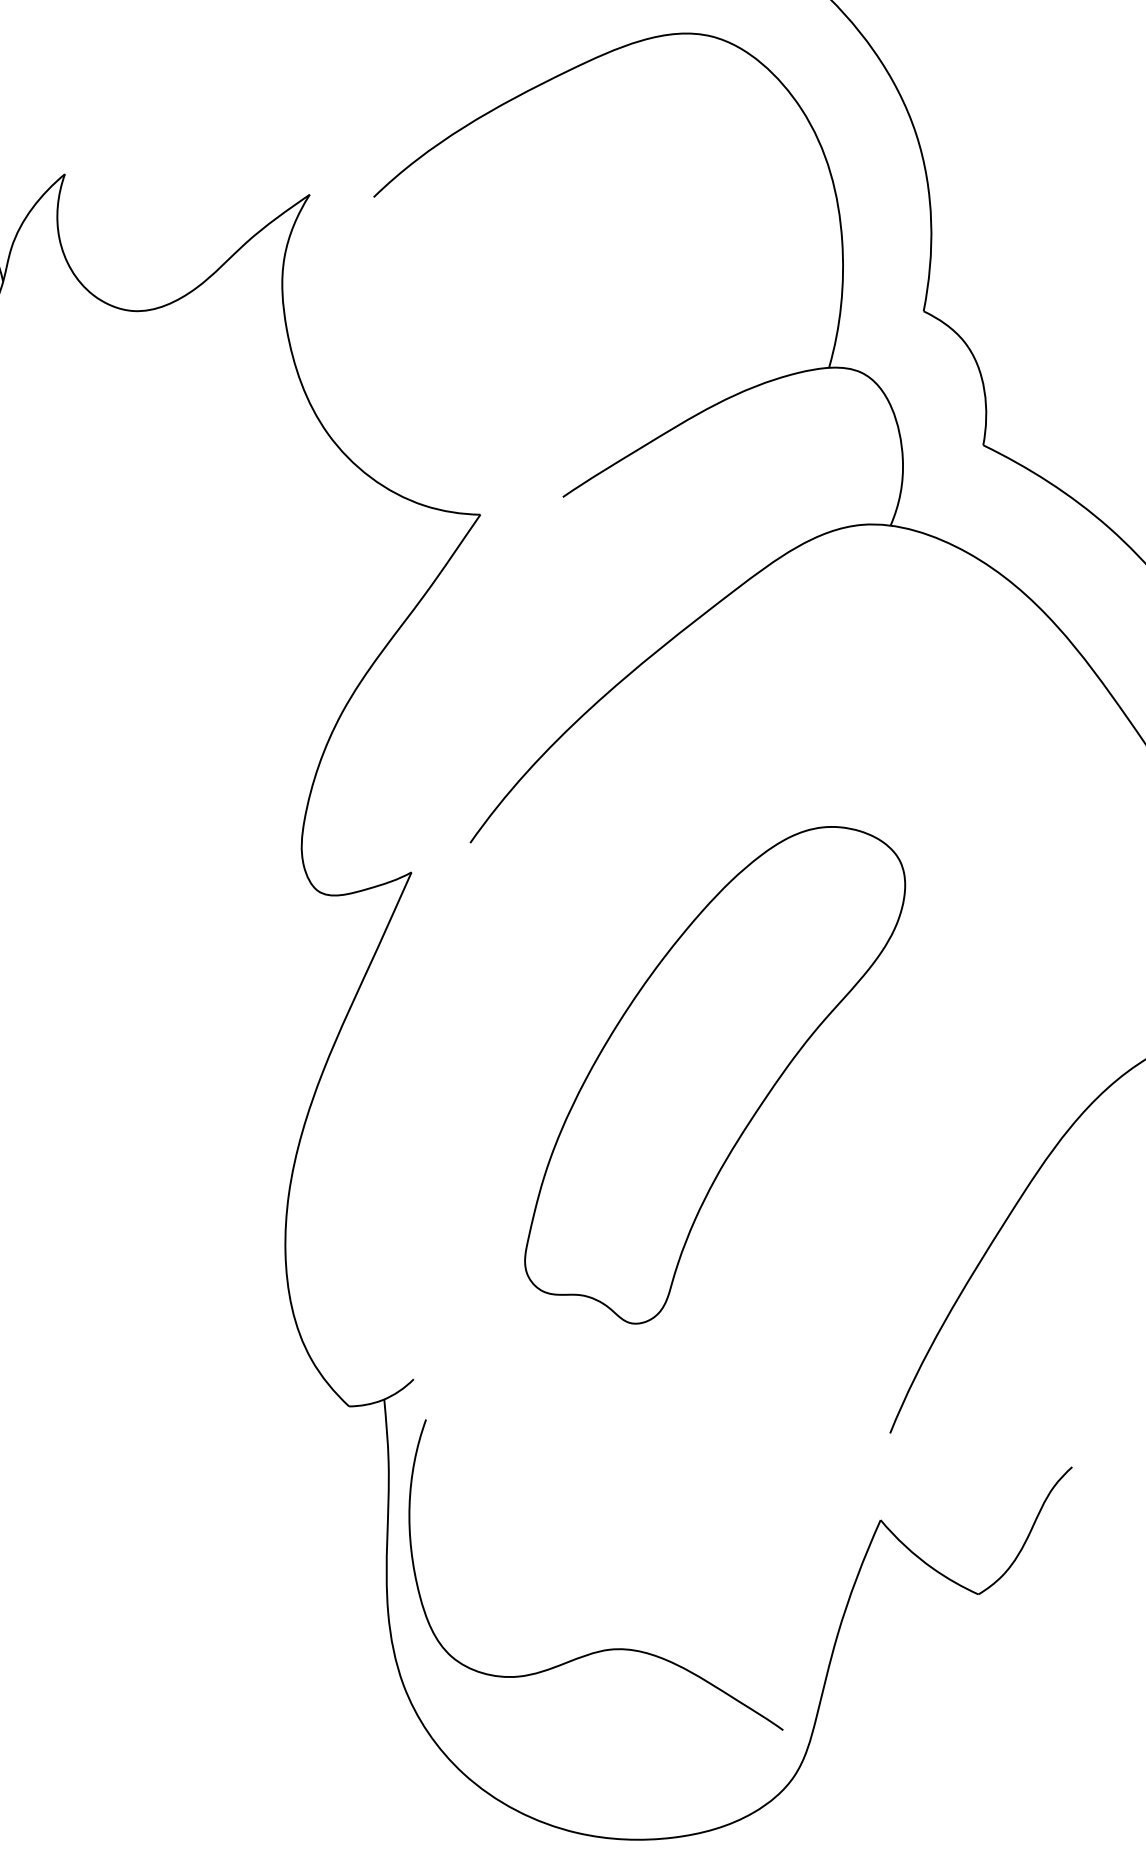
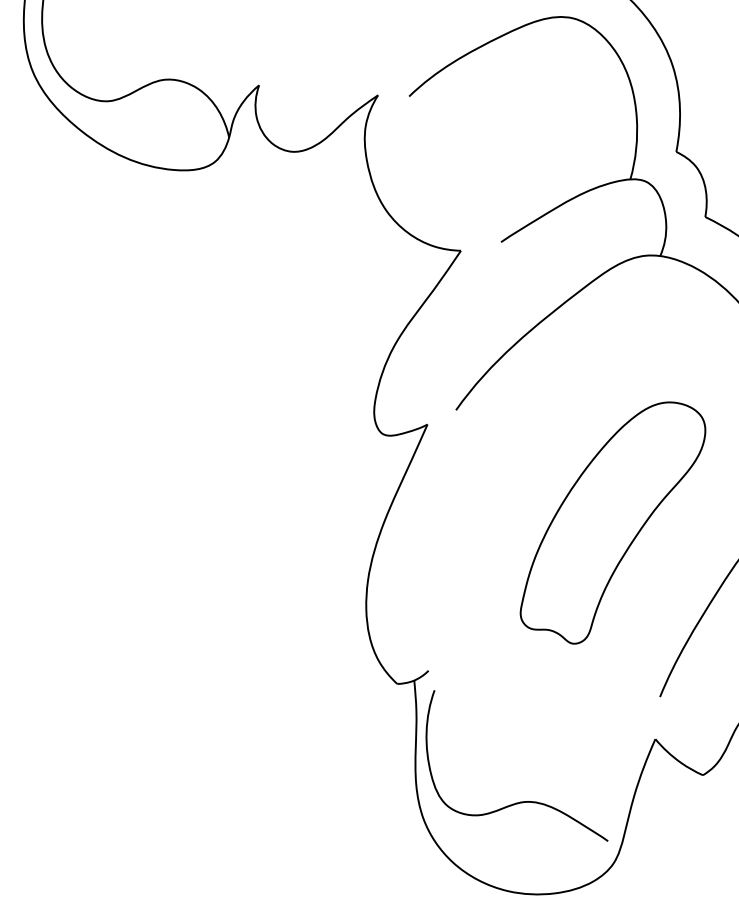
part: (714, 1074) -> (612, 522), moved

